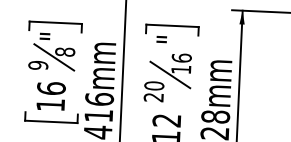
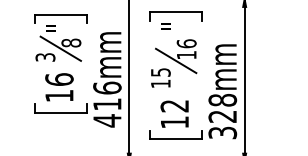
text: (38, 65) -> (45, 57), 9 -> 3
text: (153, 92) -> (160, 78), 20 -> 15

